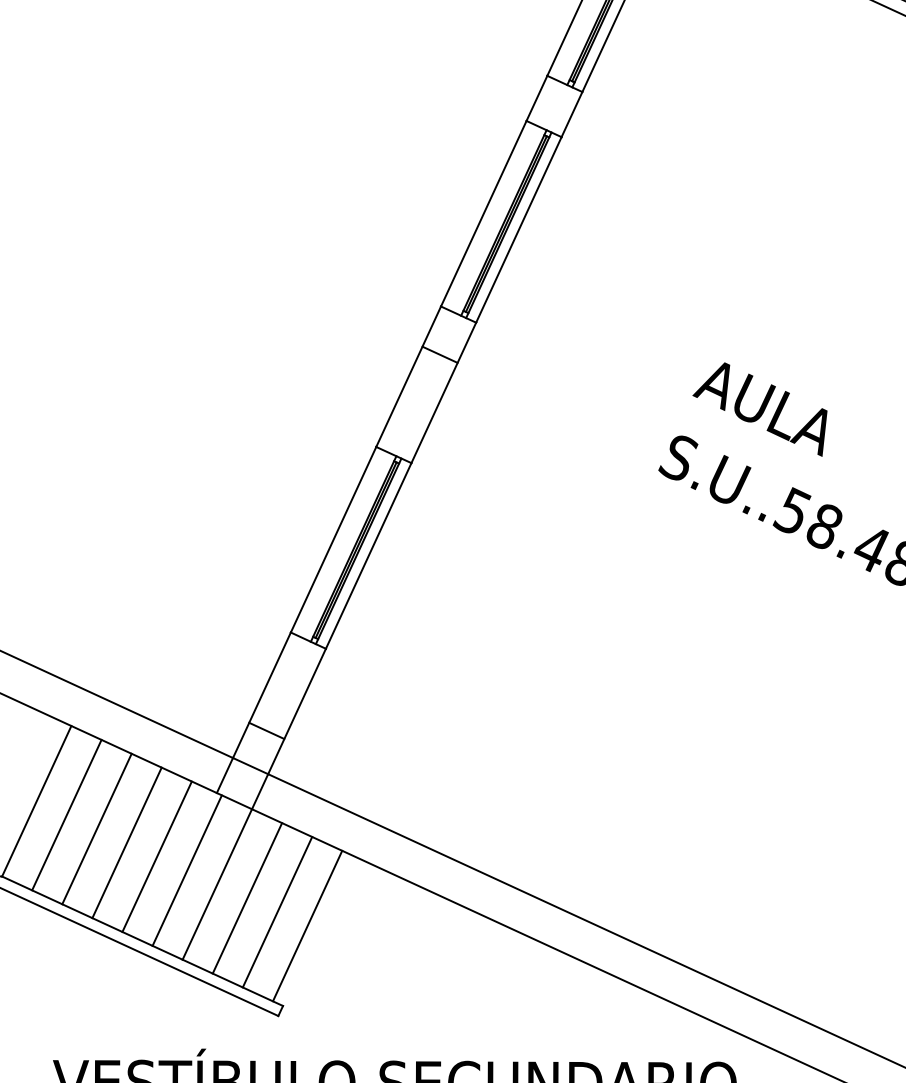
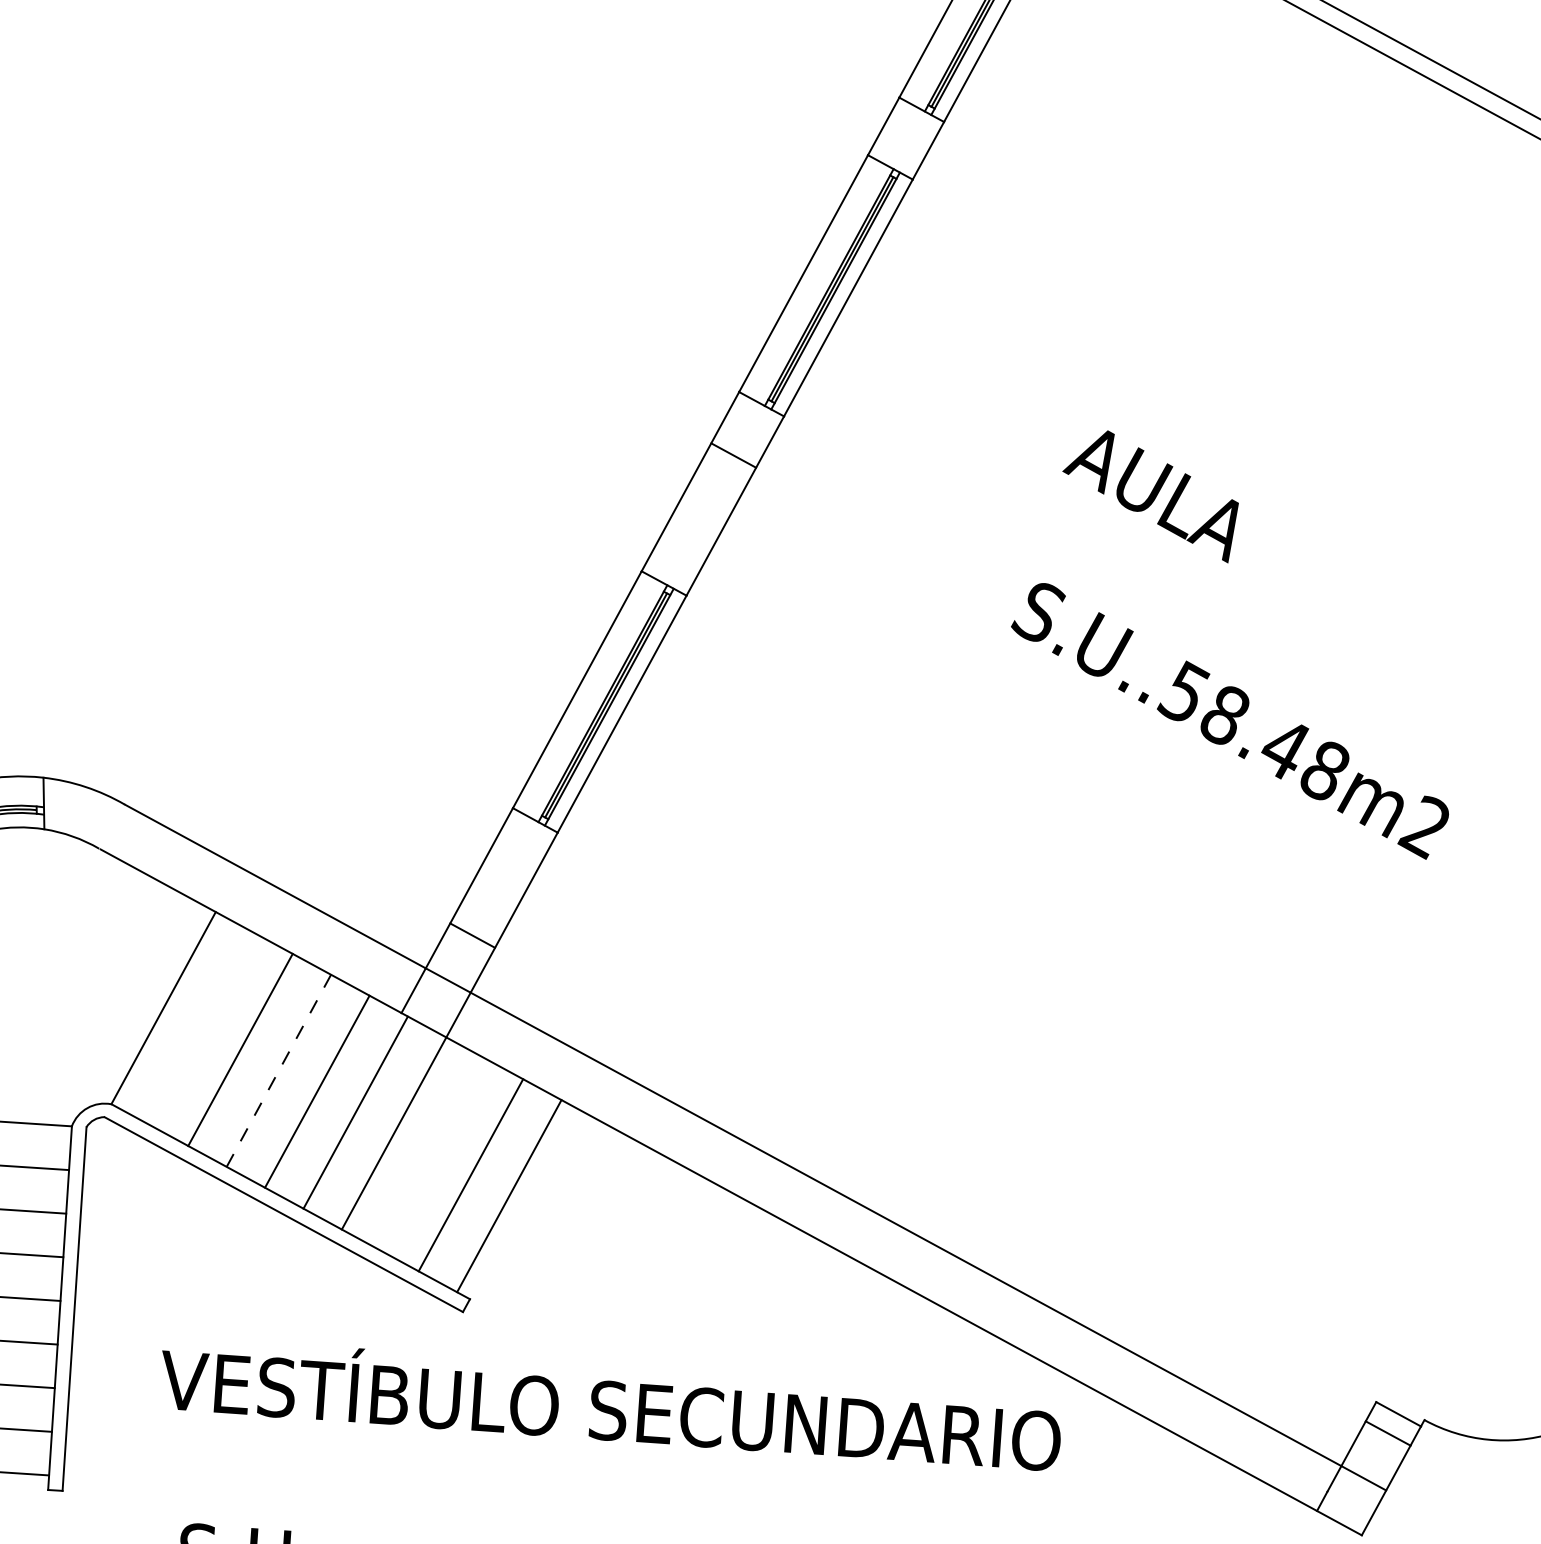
text: (760, 410) -> (1150, 496), moved
line: (66, 815) -> (201, 1029), removed
line: (127, 842) -> (279, 1070), solid -> dashed
line: (247, 898) -> (432, 1154), removed

